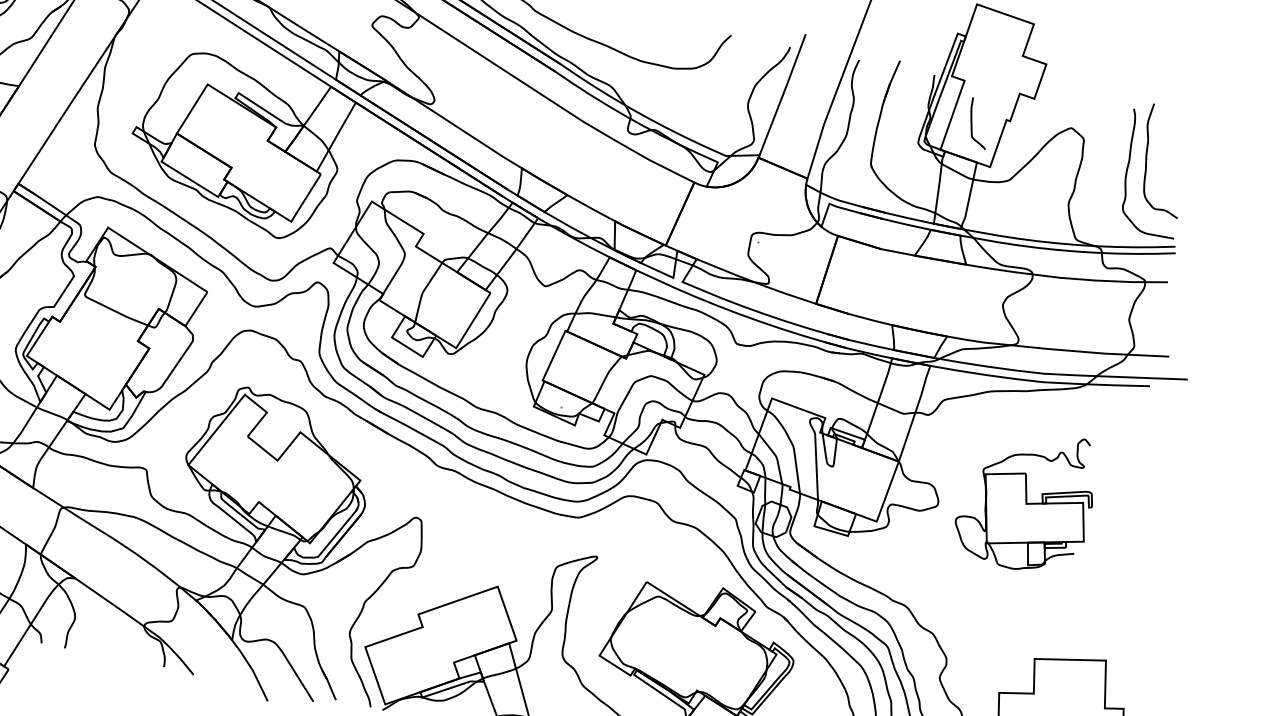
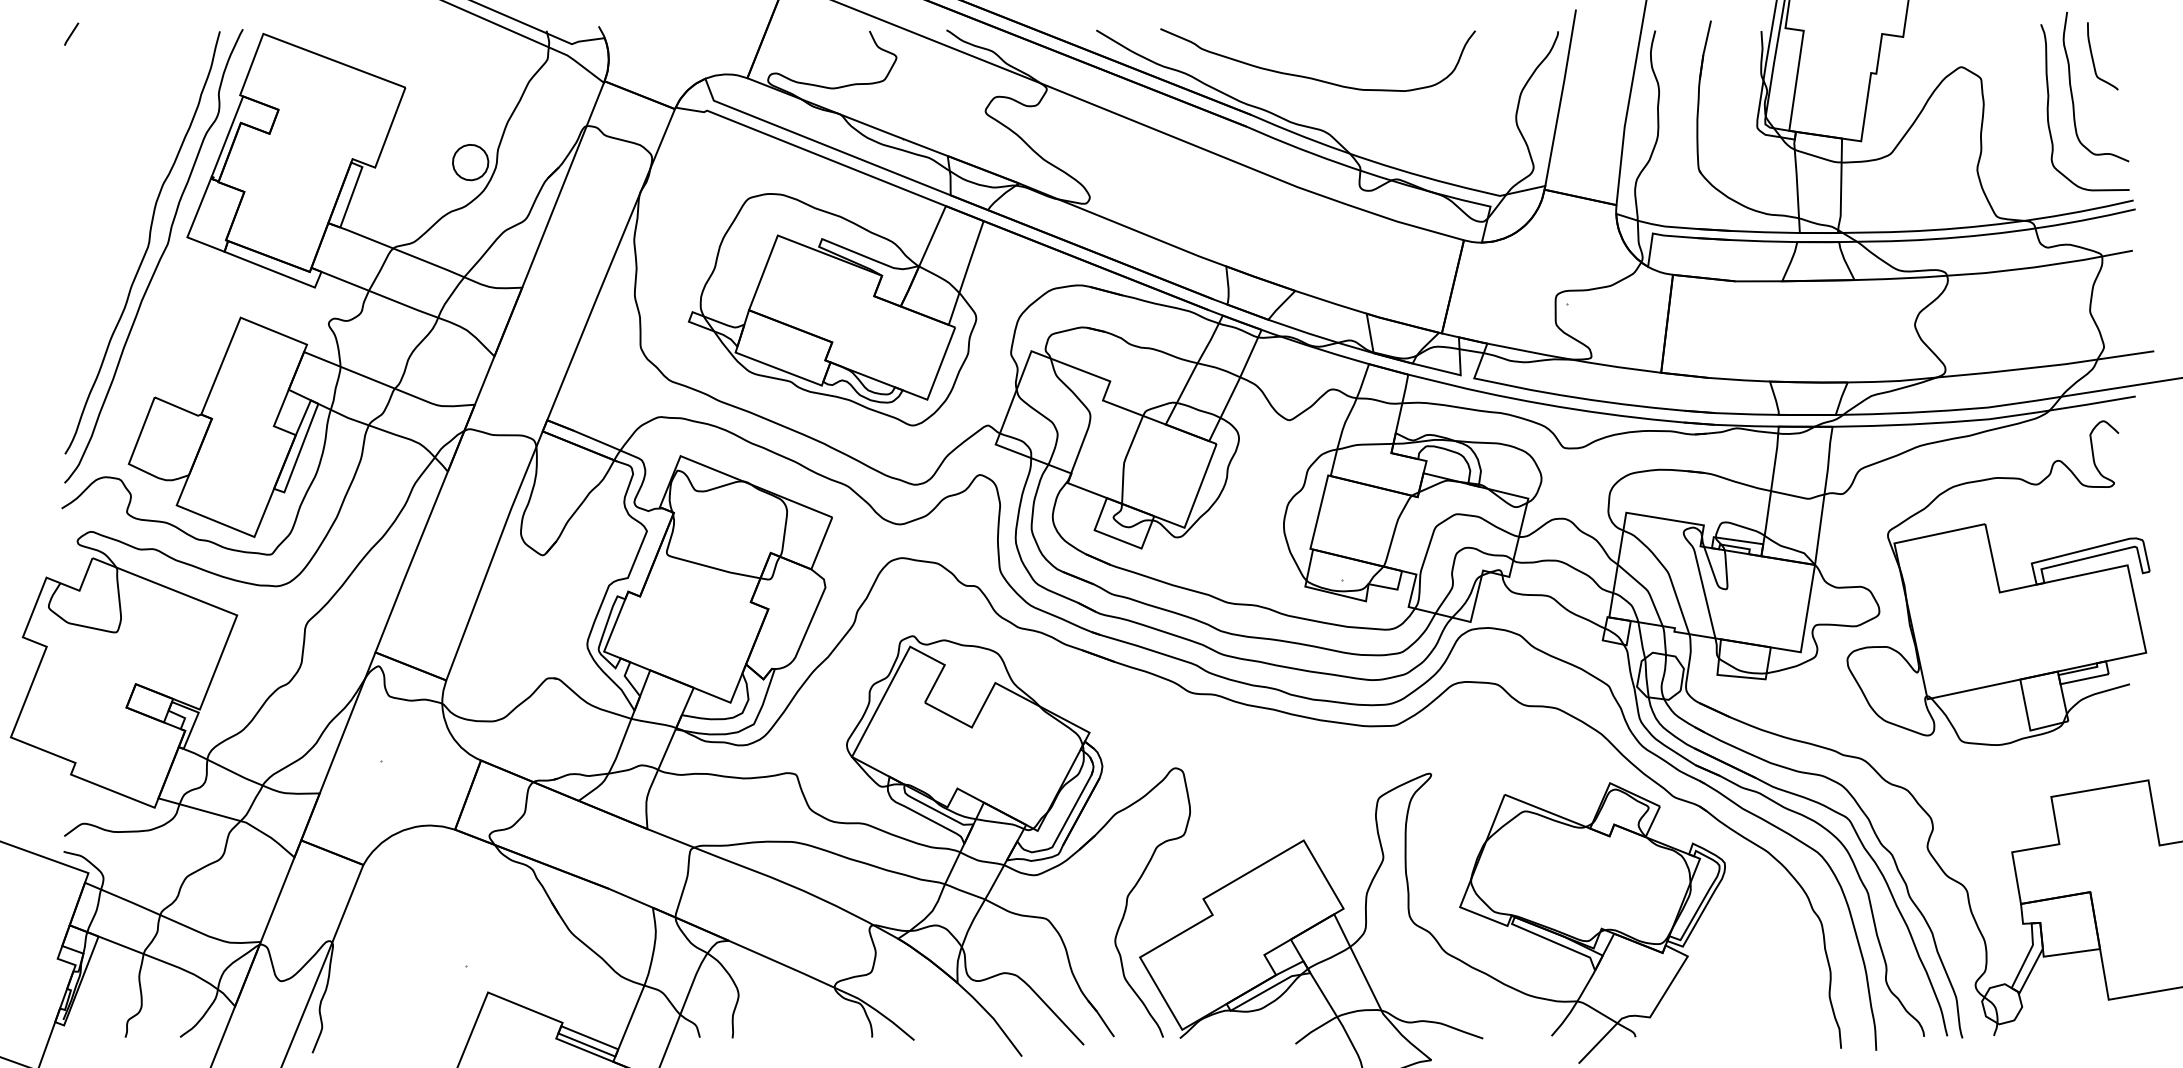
curve: (972, 123) -> (2093, 57), moved
part: (1026, 499) -> (1998, 582), size x1.67

